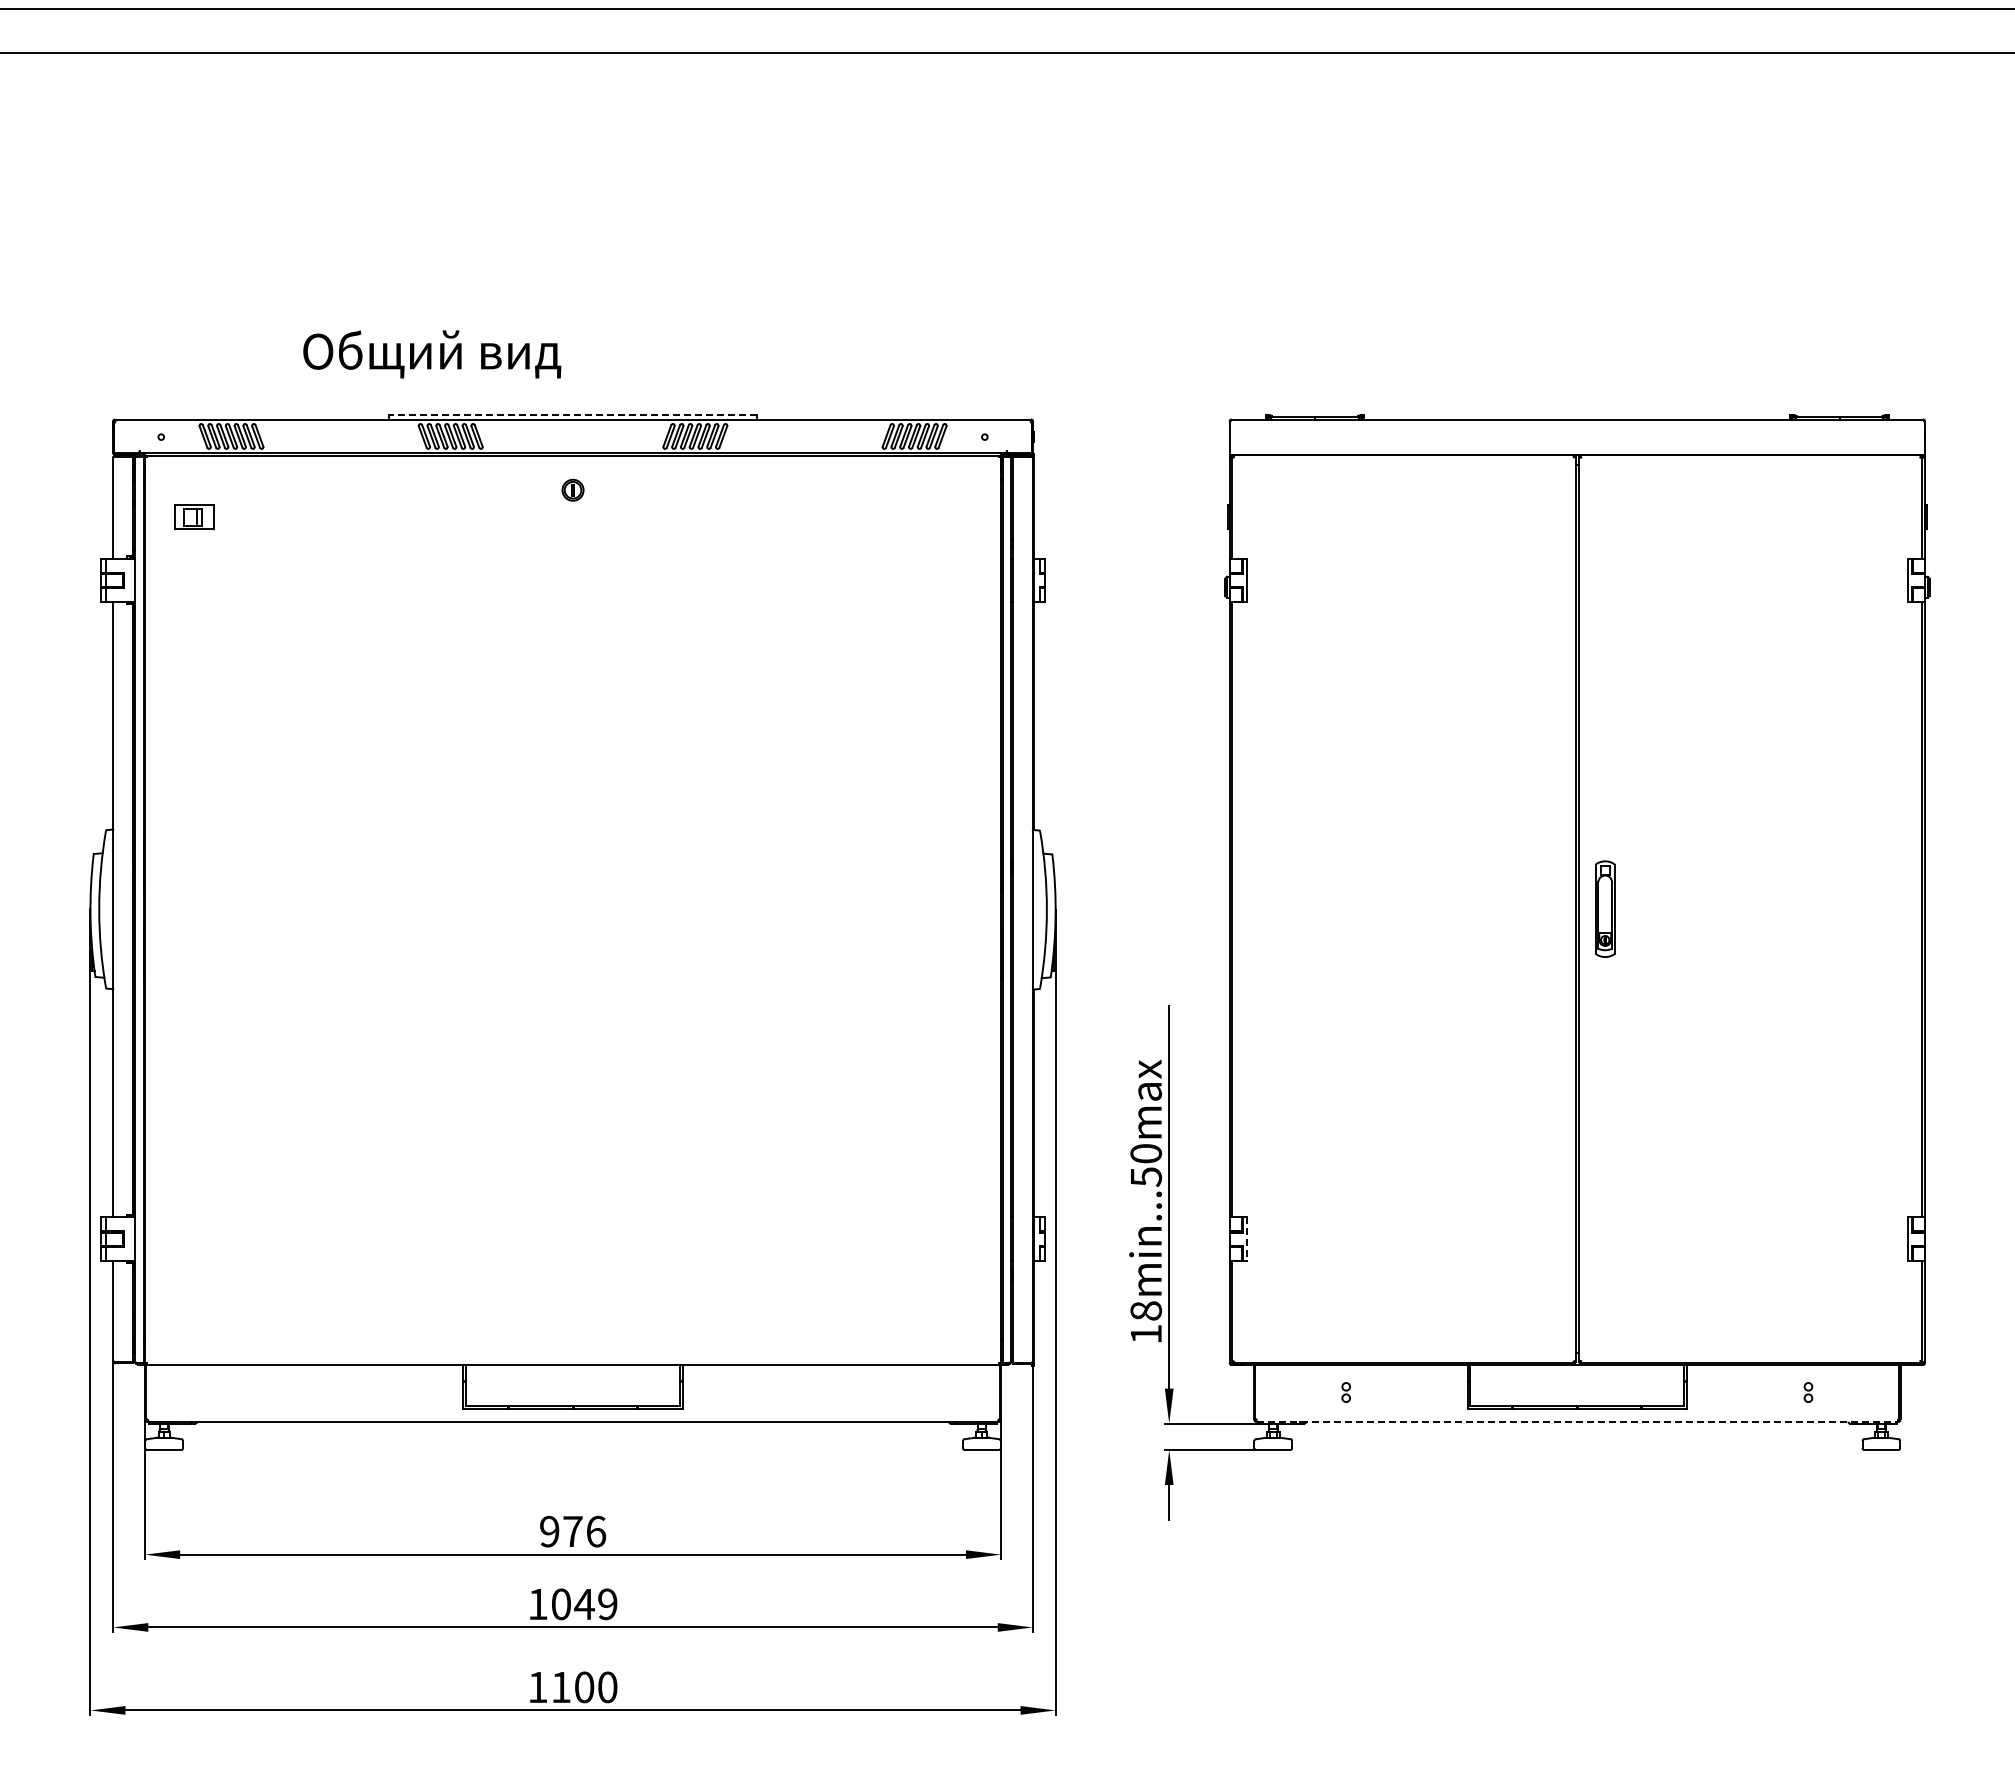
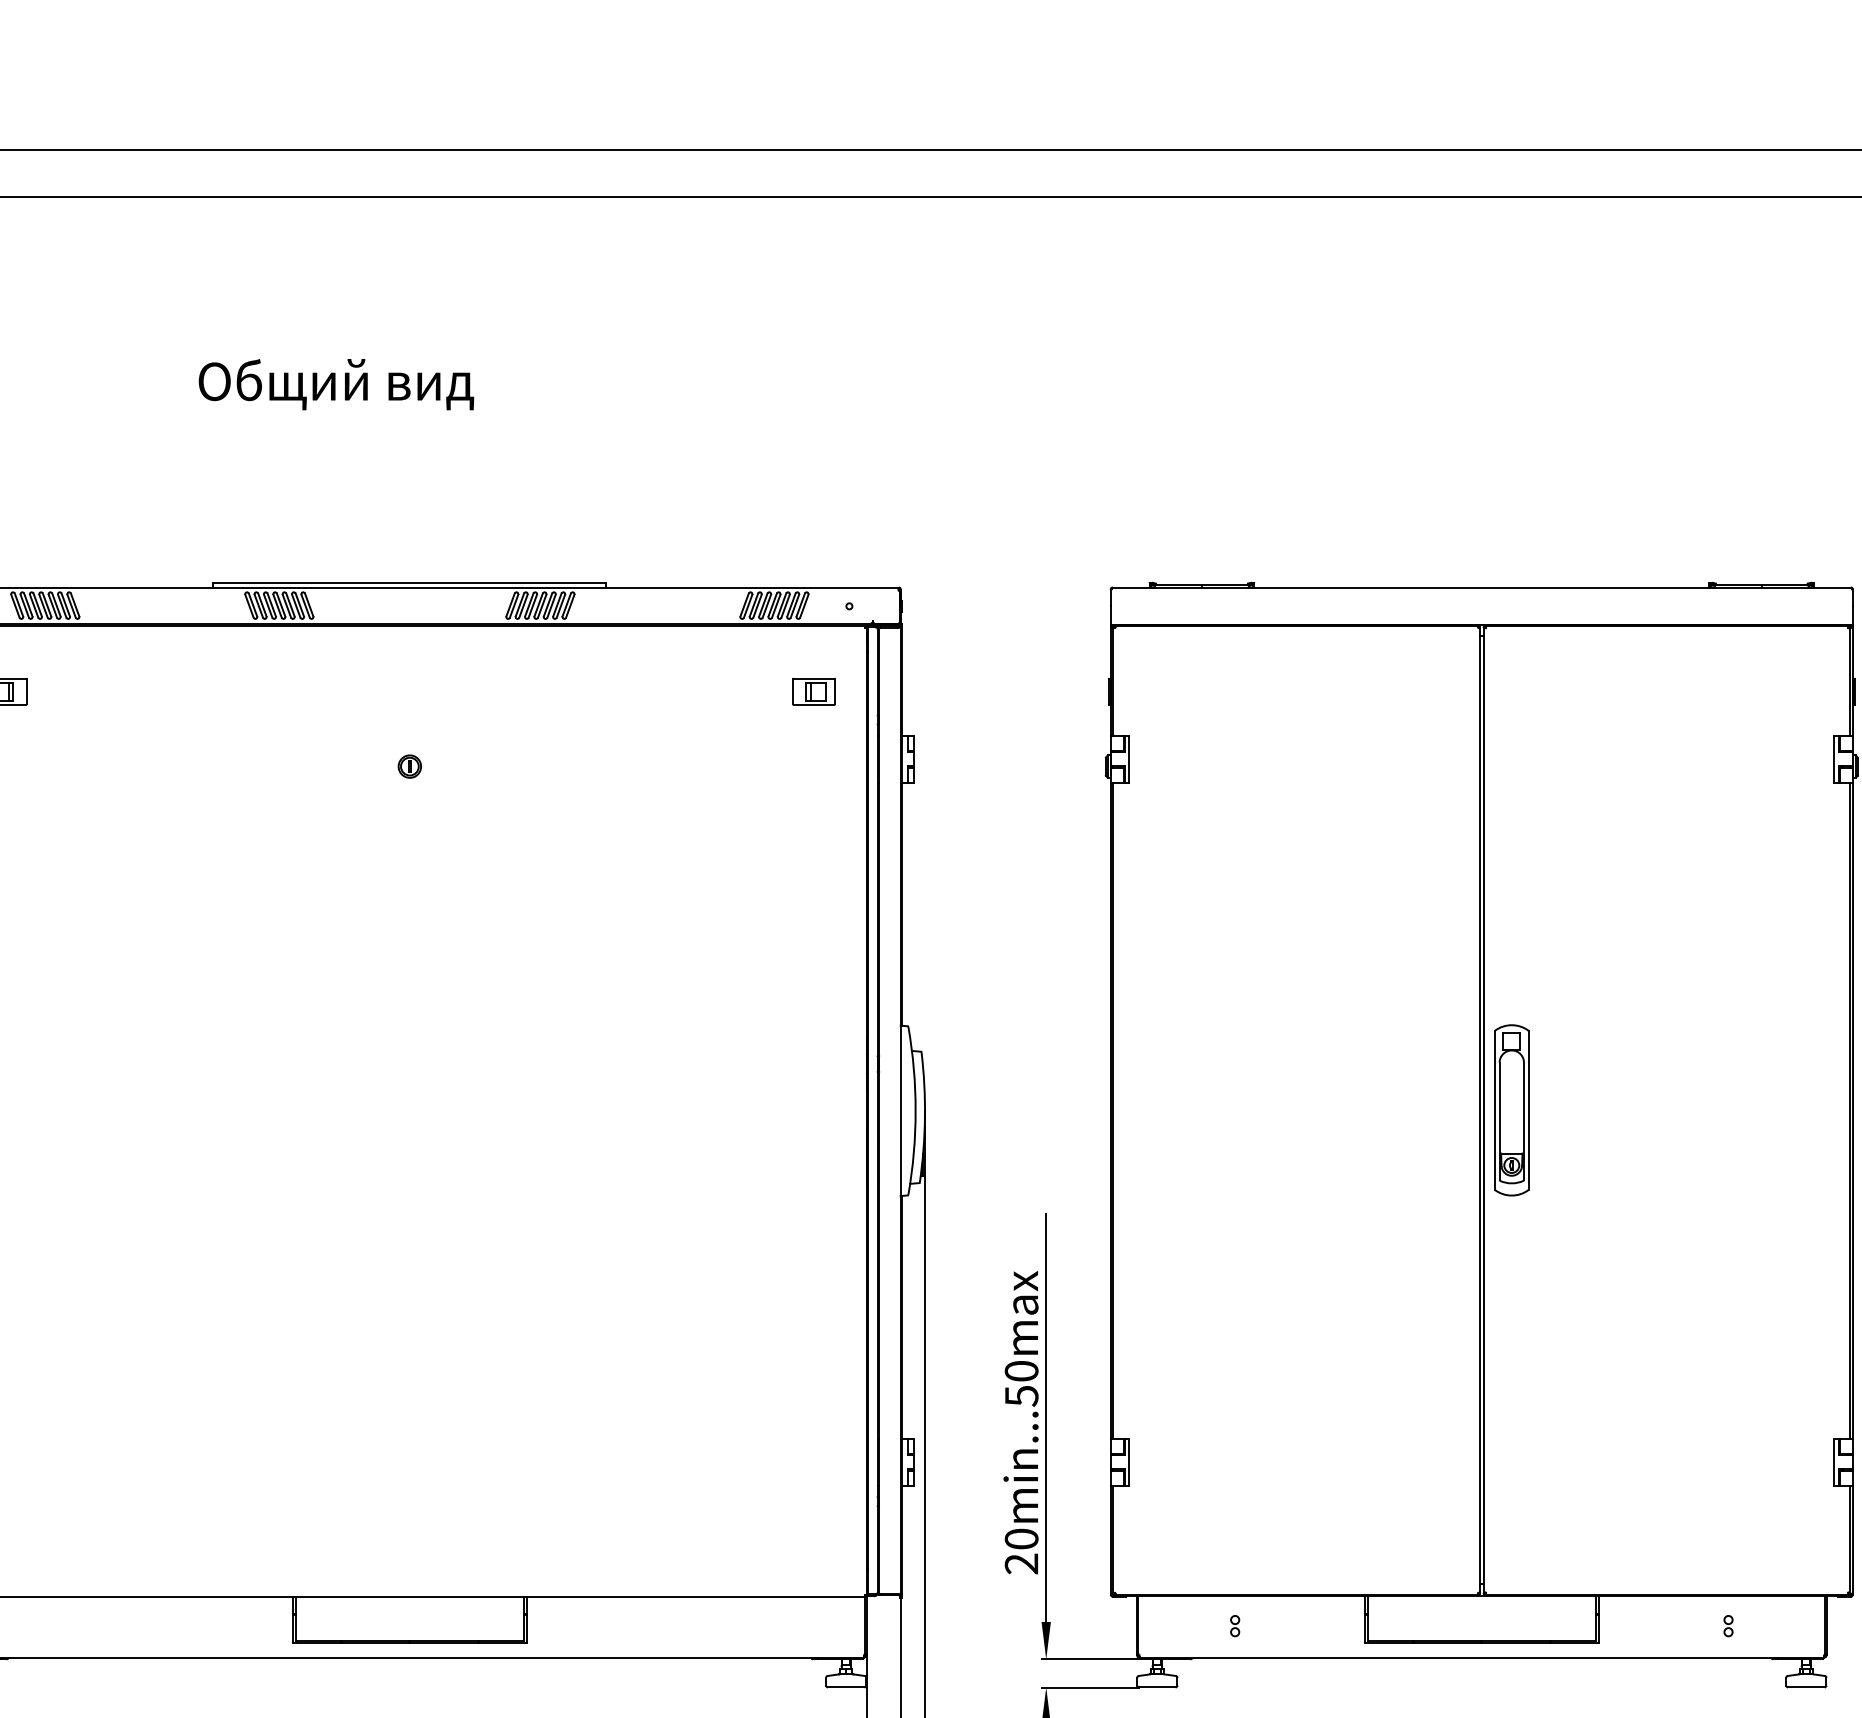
text: (432, 354) -> (336, 384), moved
line: (572, 415) -> (409, 583), dashed -> solid
part: (572, 489) -> (409, 765), moved
part: (951, 517) -> (813, 692), added
part: (1604, 908) -> (1510, 1109), size x1.67
line: (1247, 1239) -> (1129, 1462), dashed -> solid
text: (1145, 1322) -> (1020, 1551), 18min...50max -> 20min...50max
line: (1577, 1421) -> (1482, 1657), dashed -> solid

